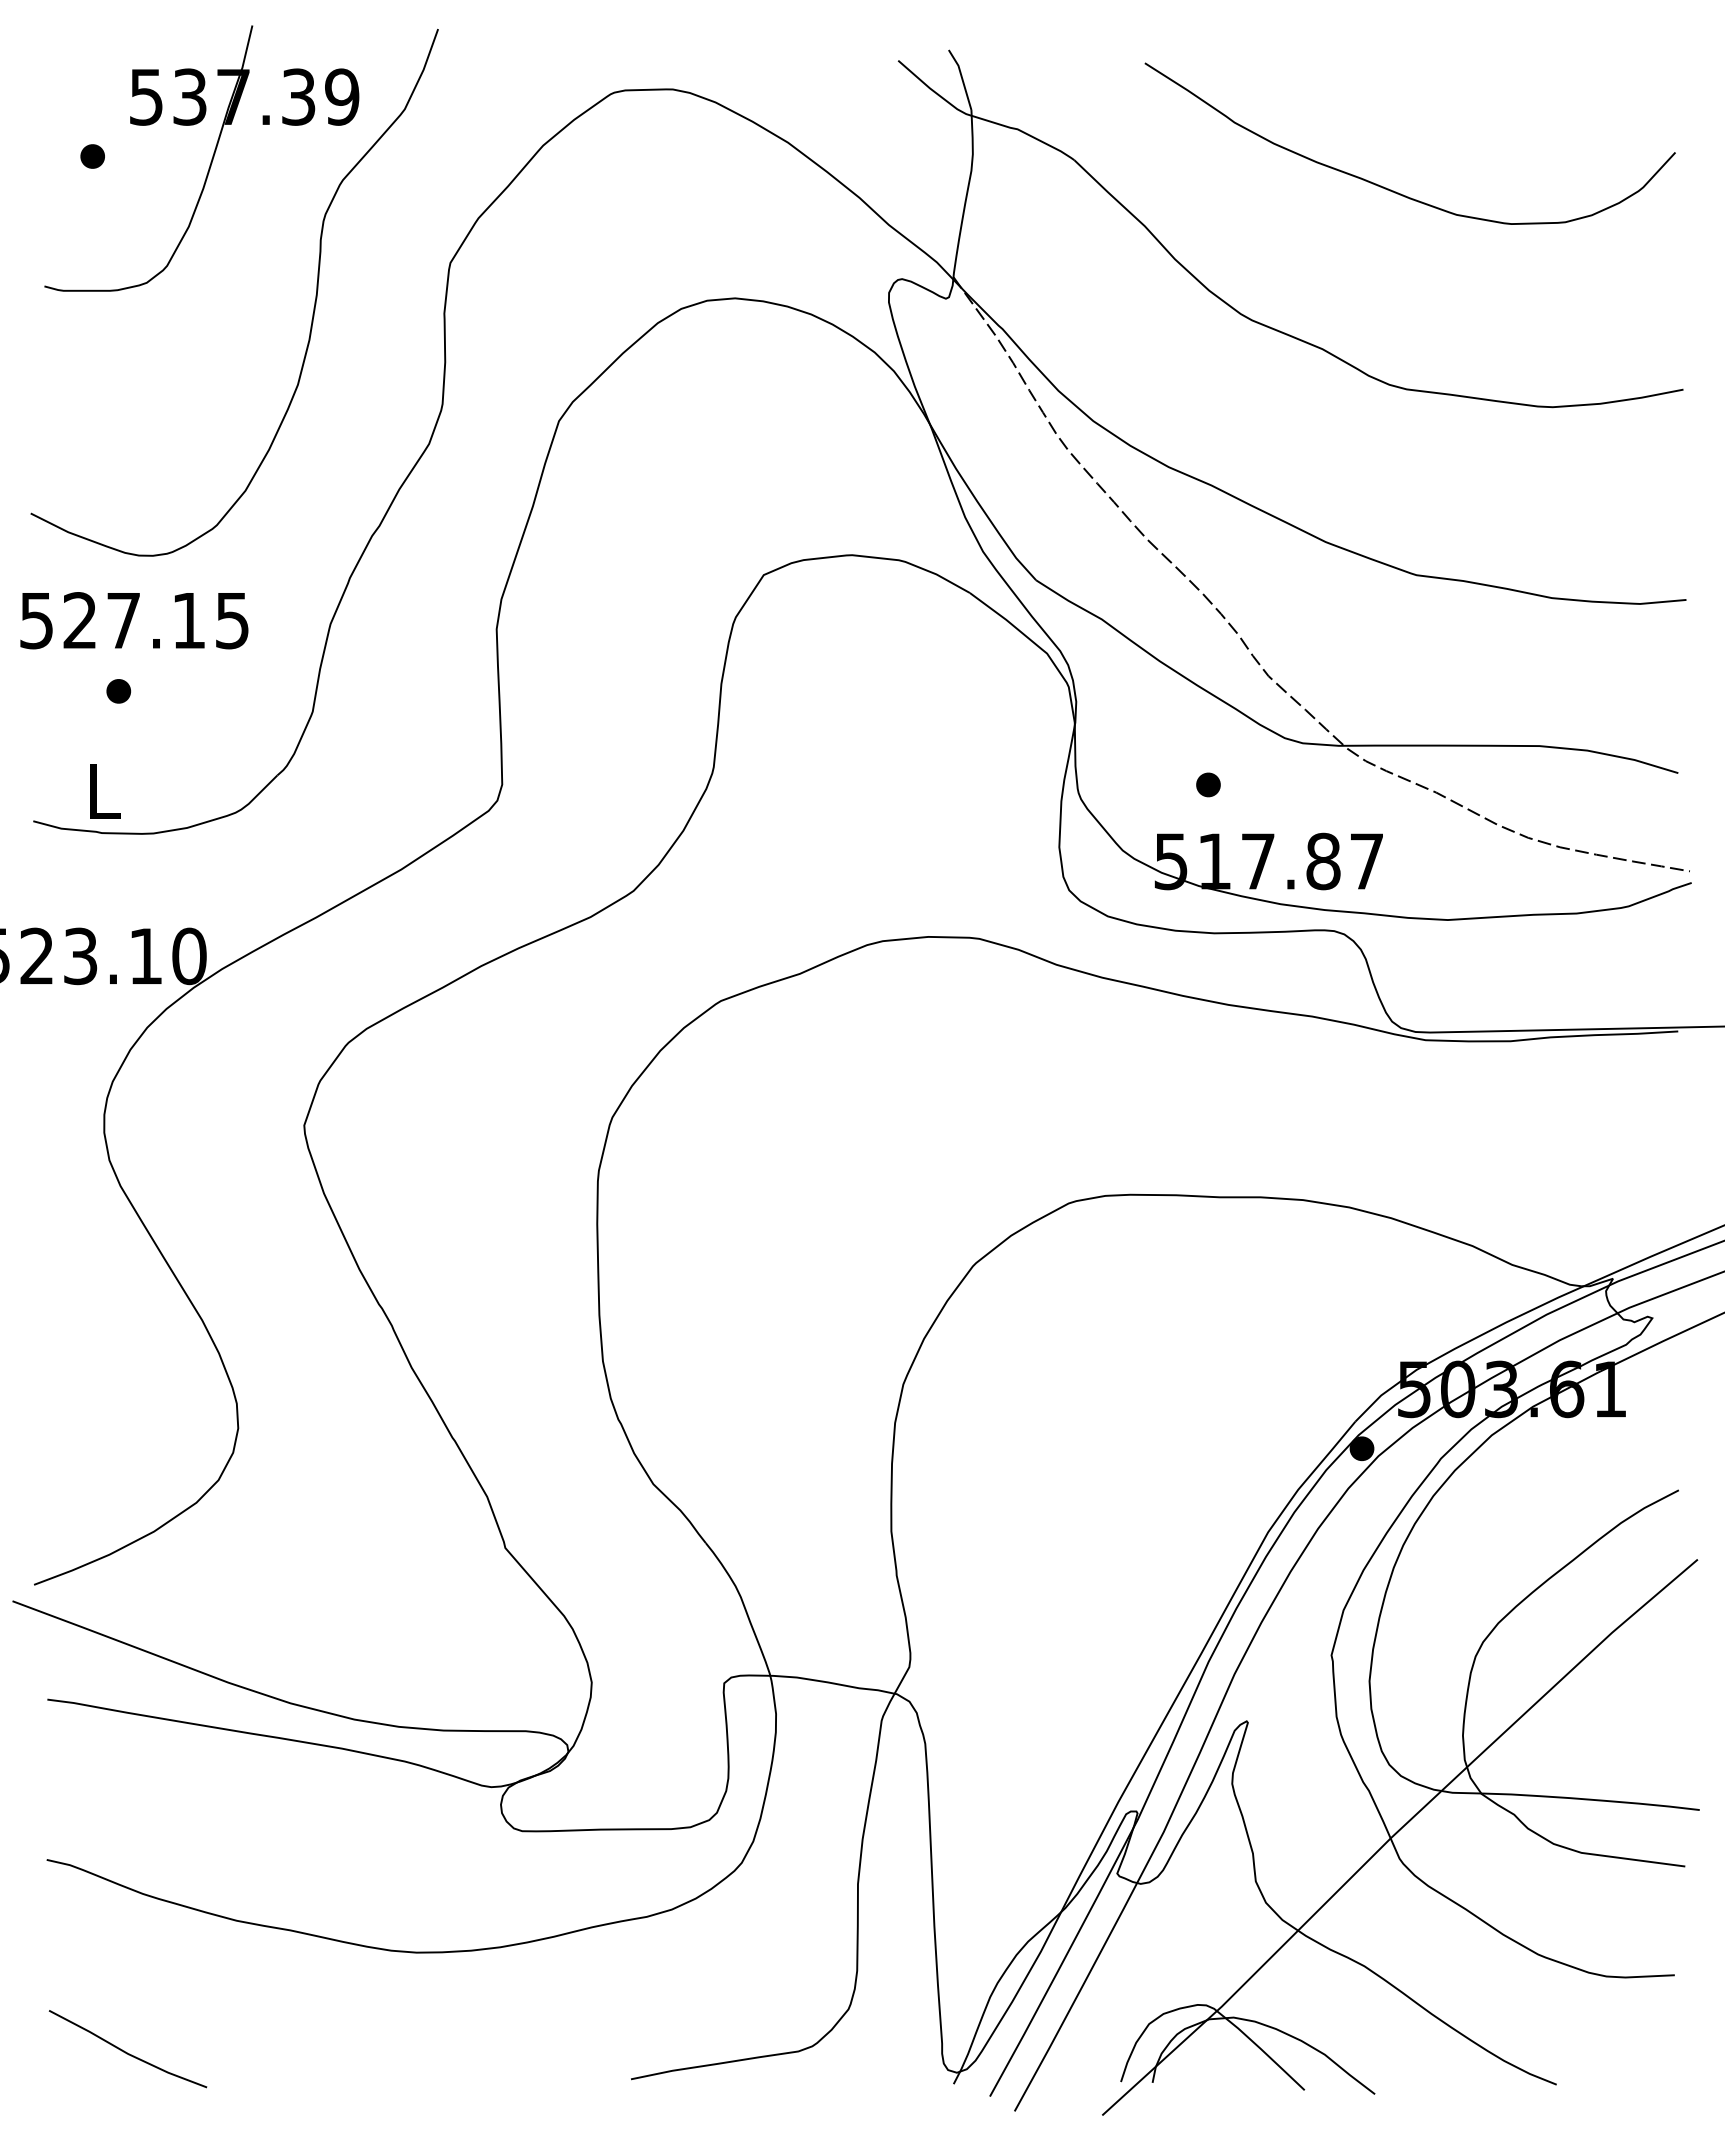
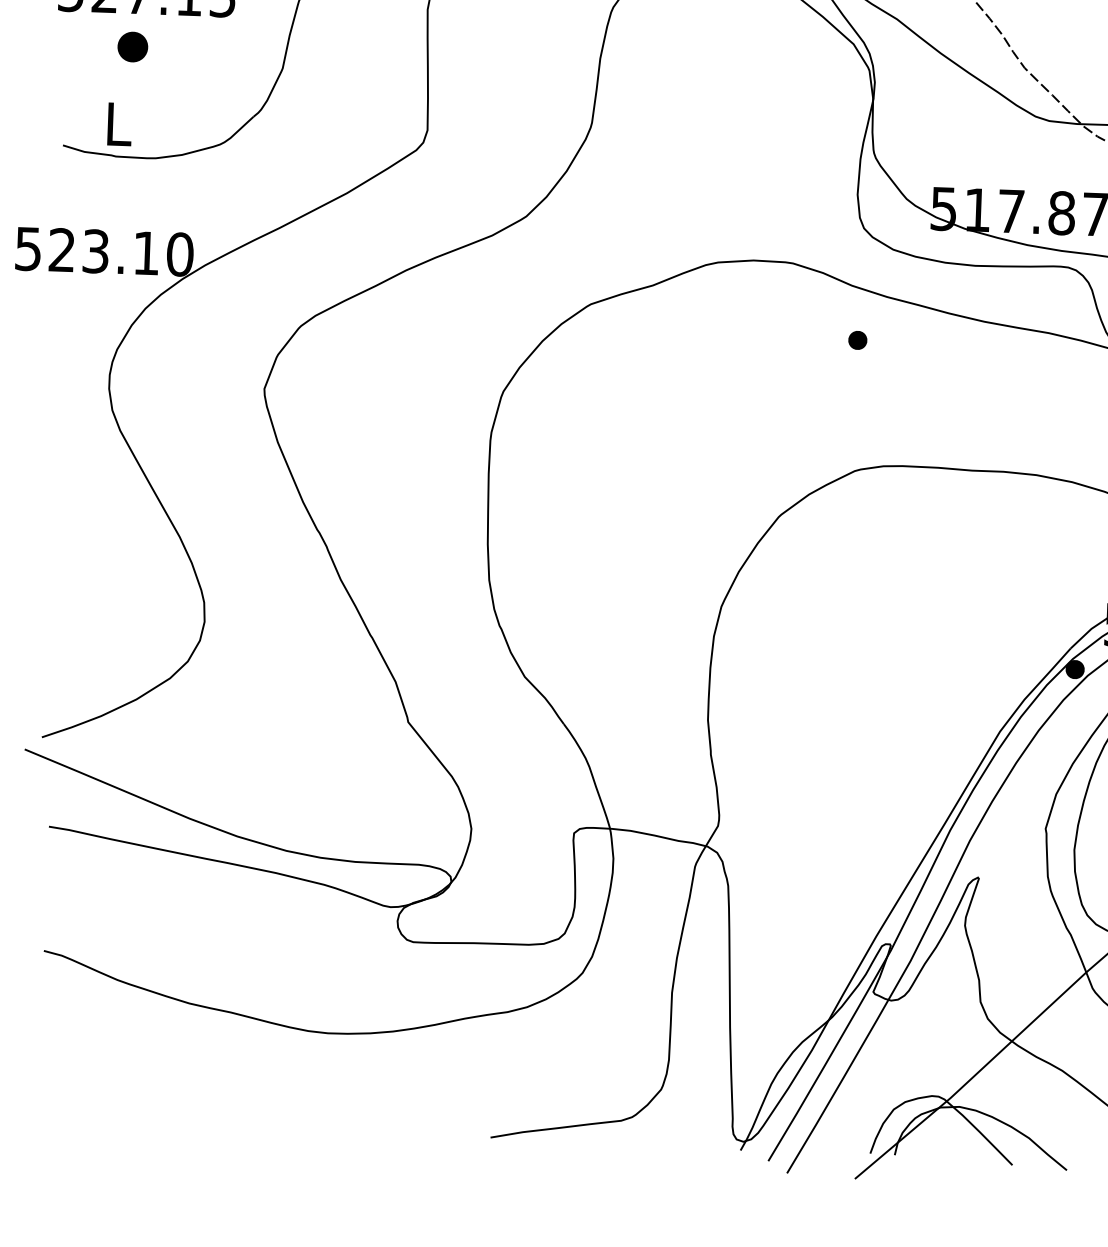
part: (118, 691) -> (132, 47), size x1.6
part: (1208, 784) -> (857, 340), moved
line: (125, 2051) -> (99, 1101), removed

